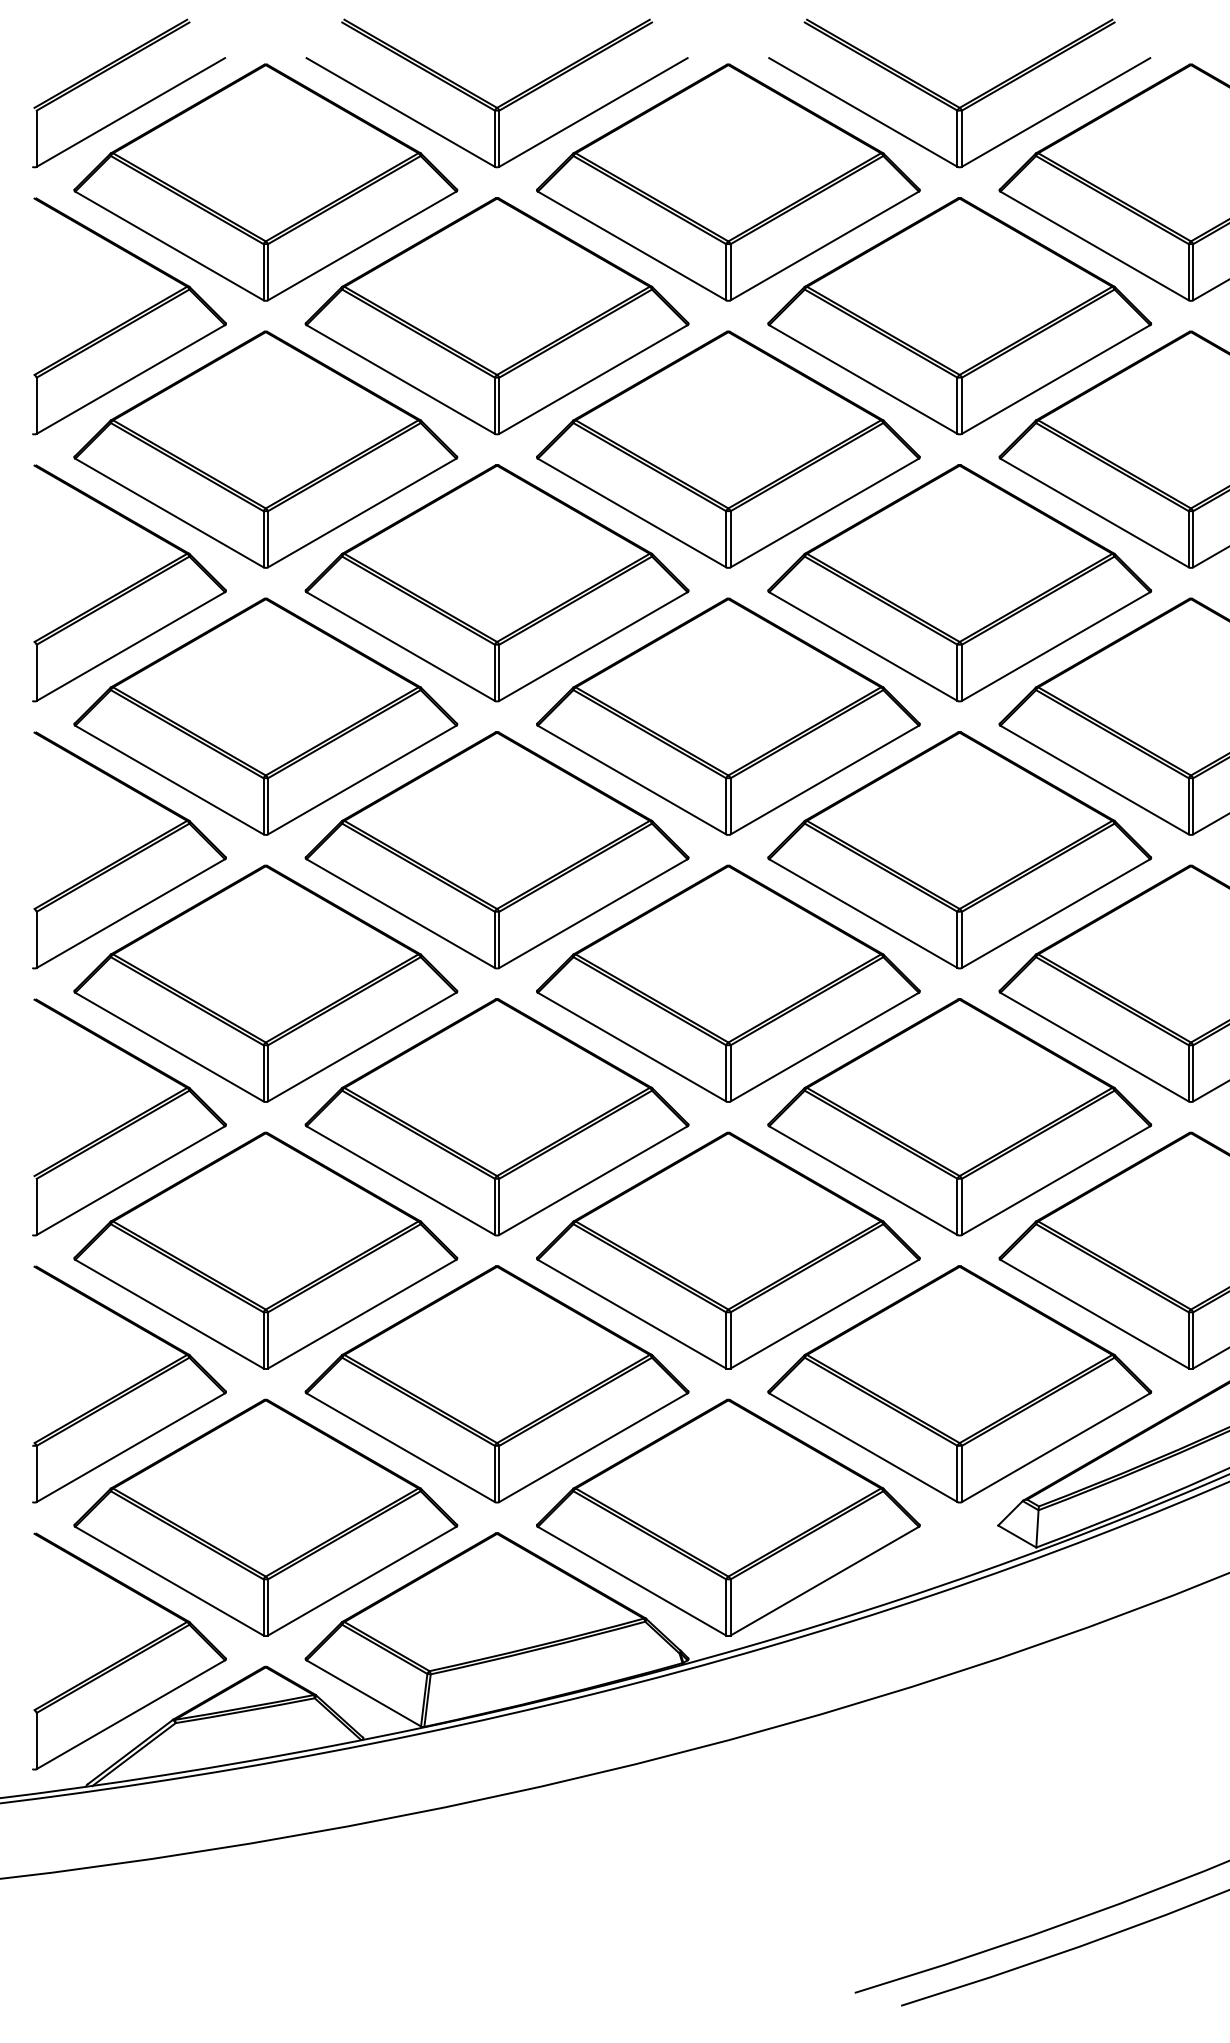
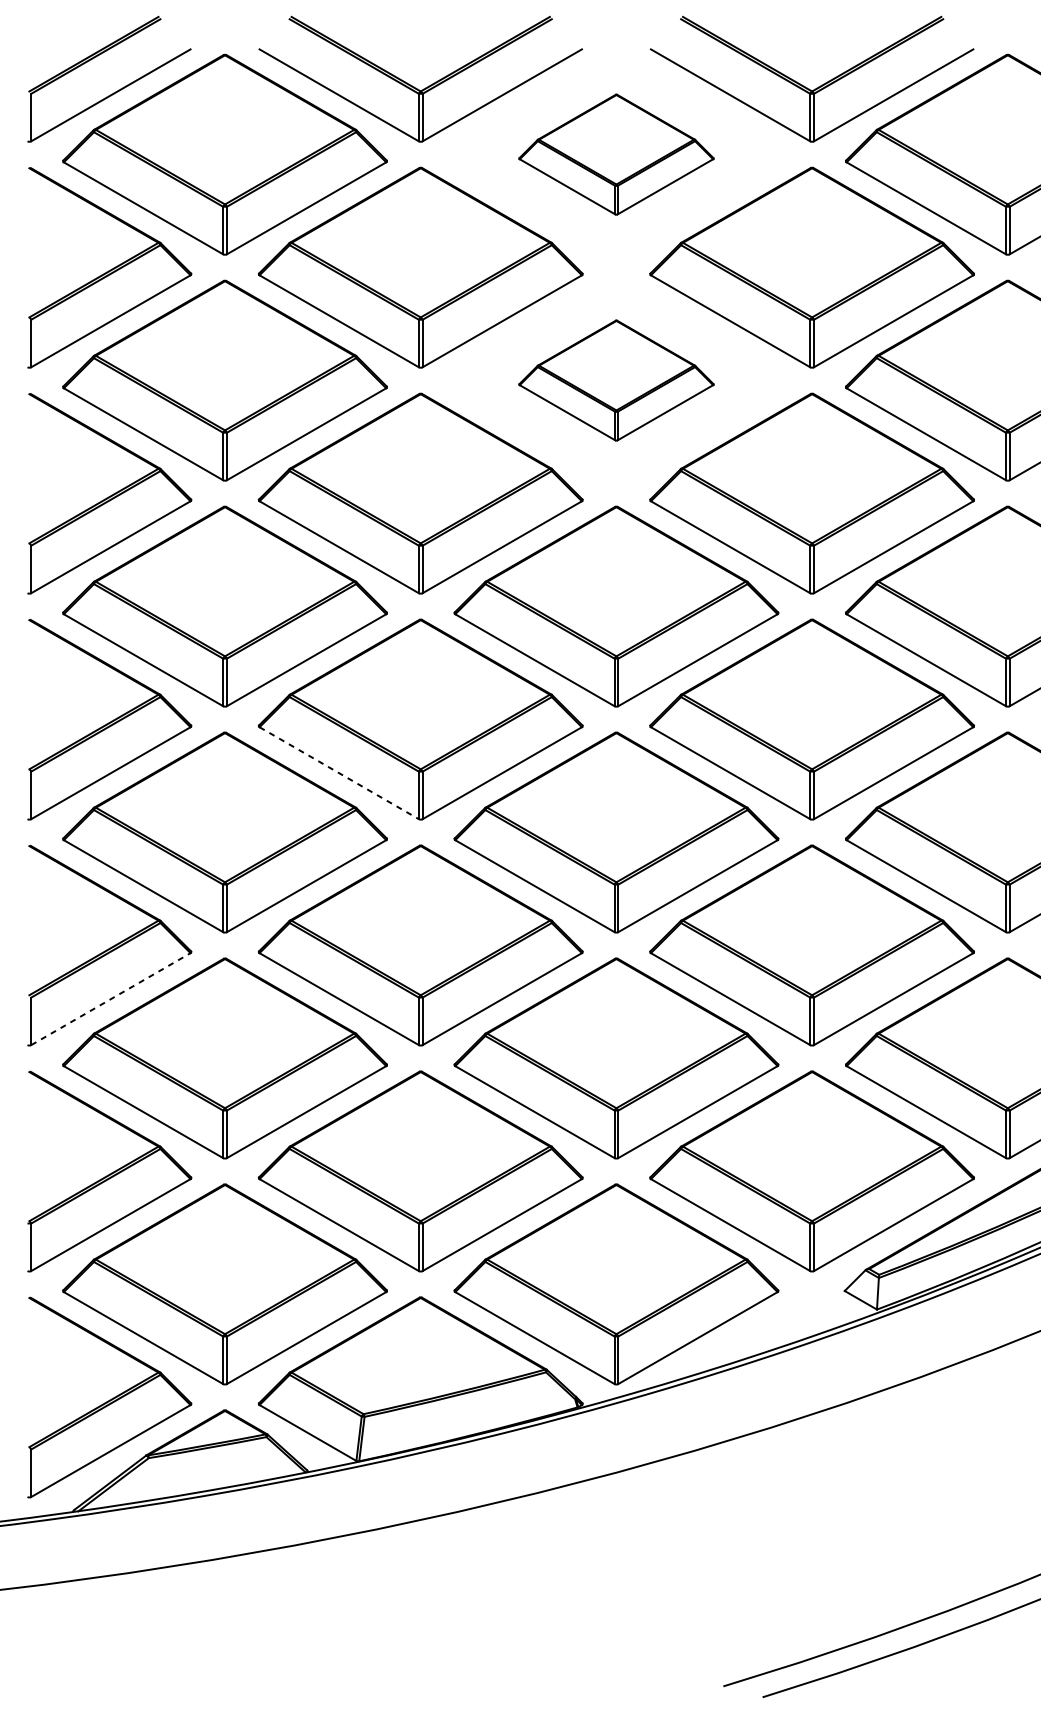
part: (728, 182) -> (616, 154), size x0.6
part: (728, 449) -> (616, 380), size x0.6
line: (400, 913) -> (339, 773), solid -> dashed
line: (130, 1180) -> (110, 999), solid -> dashed

